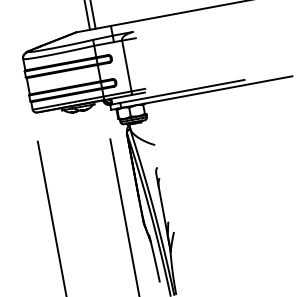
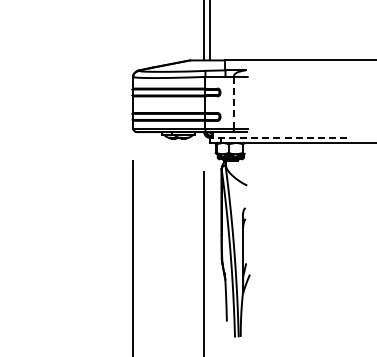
line: (126, 65) -> (233, 102), solid -> dashed
line: (178, 91) -> (279, 137), solid -> dashed

